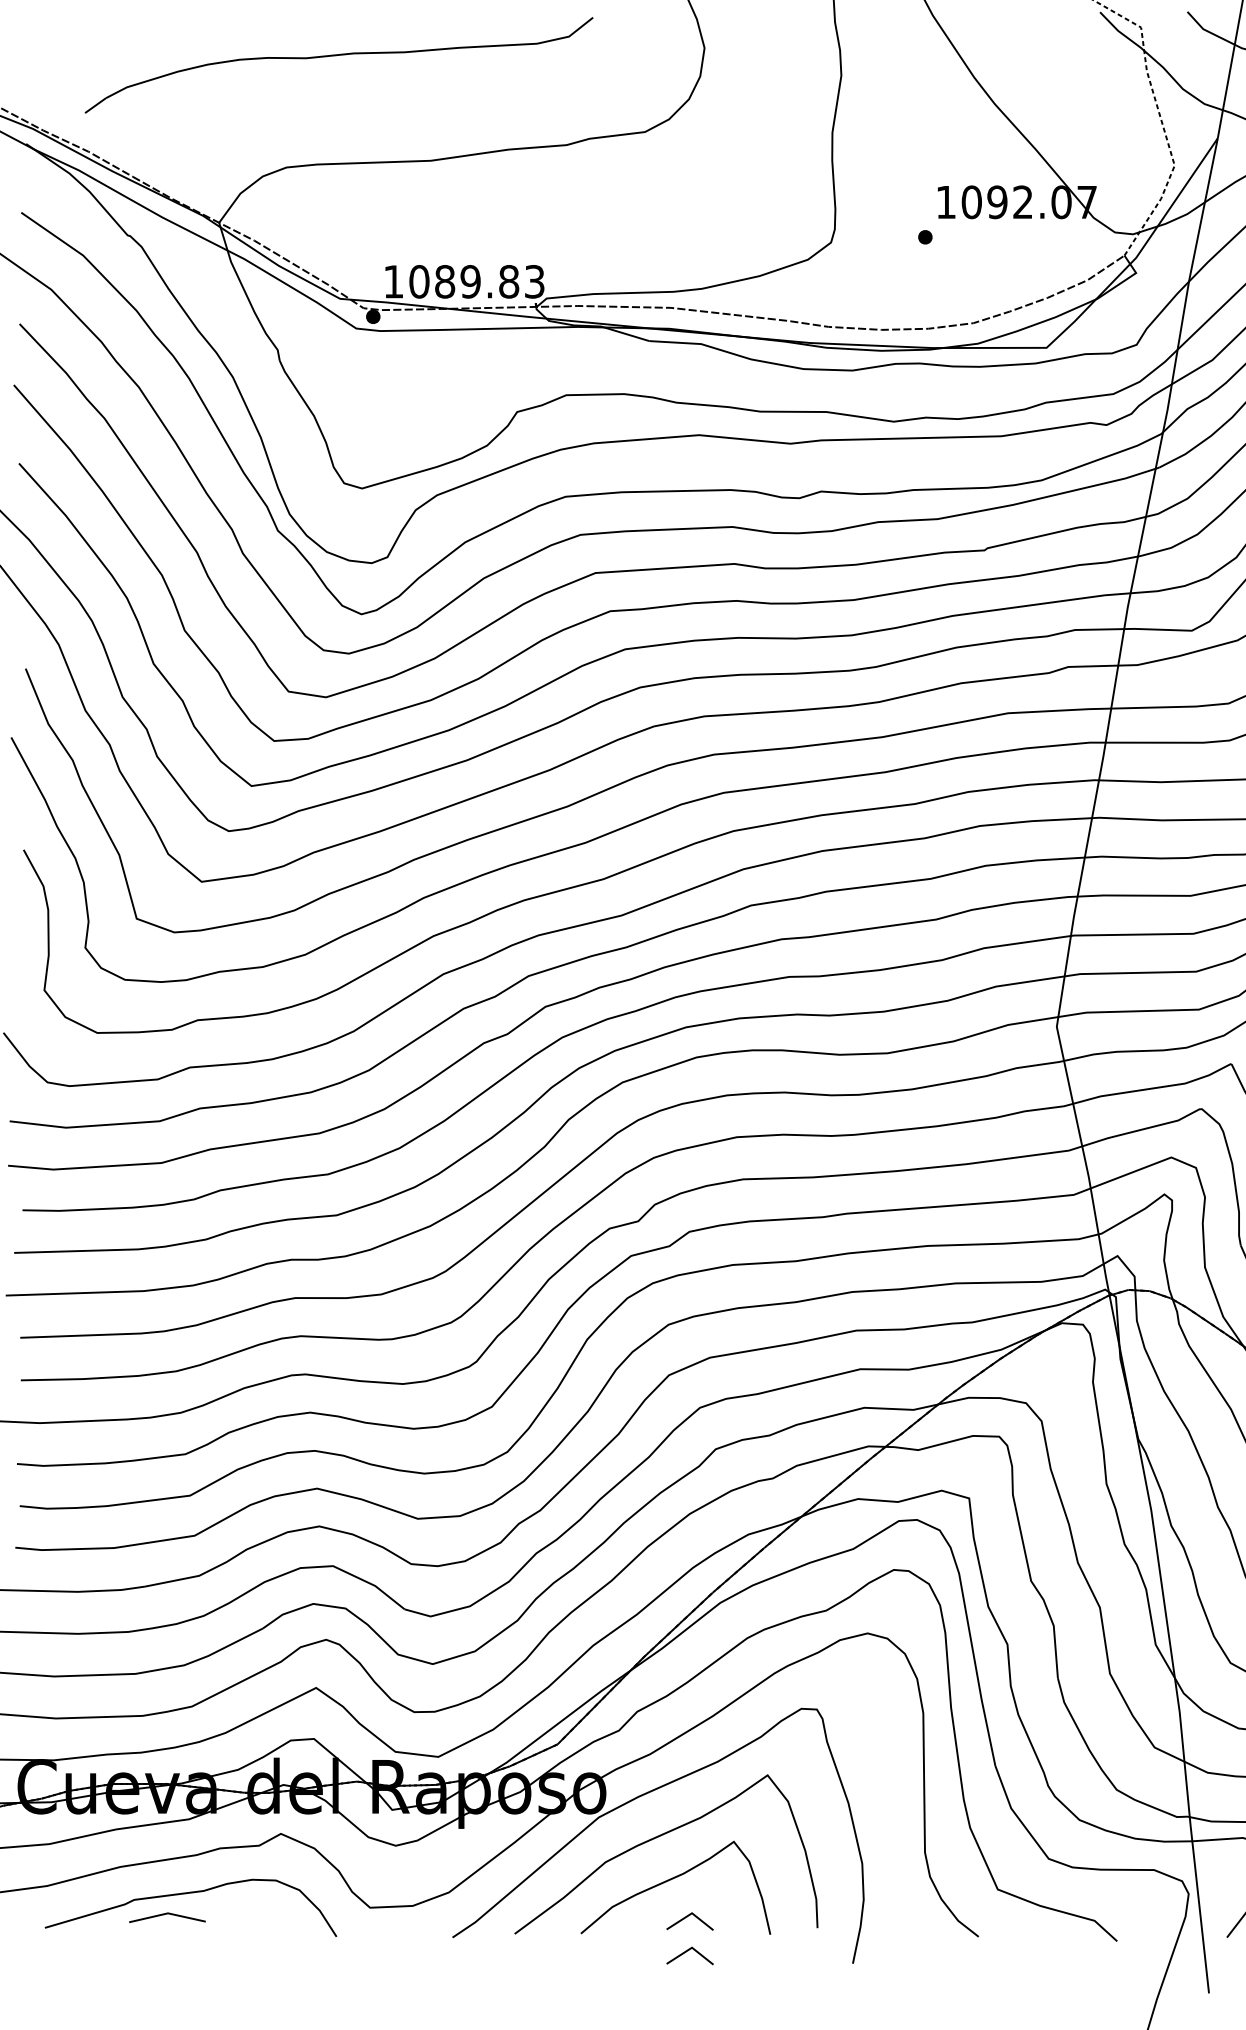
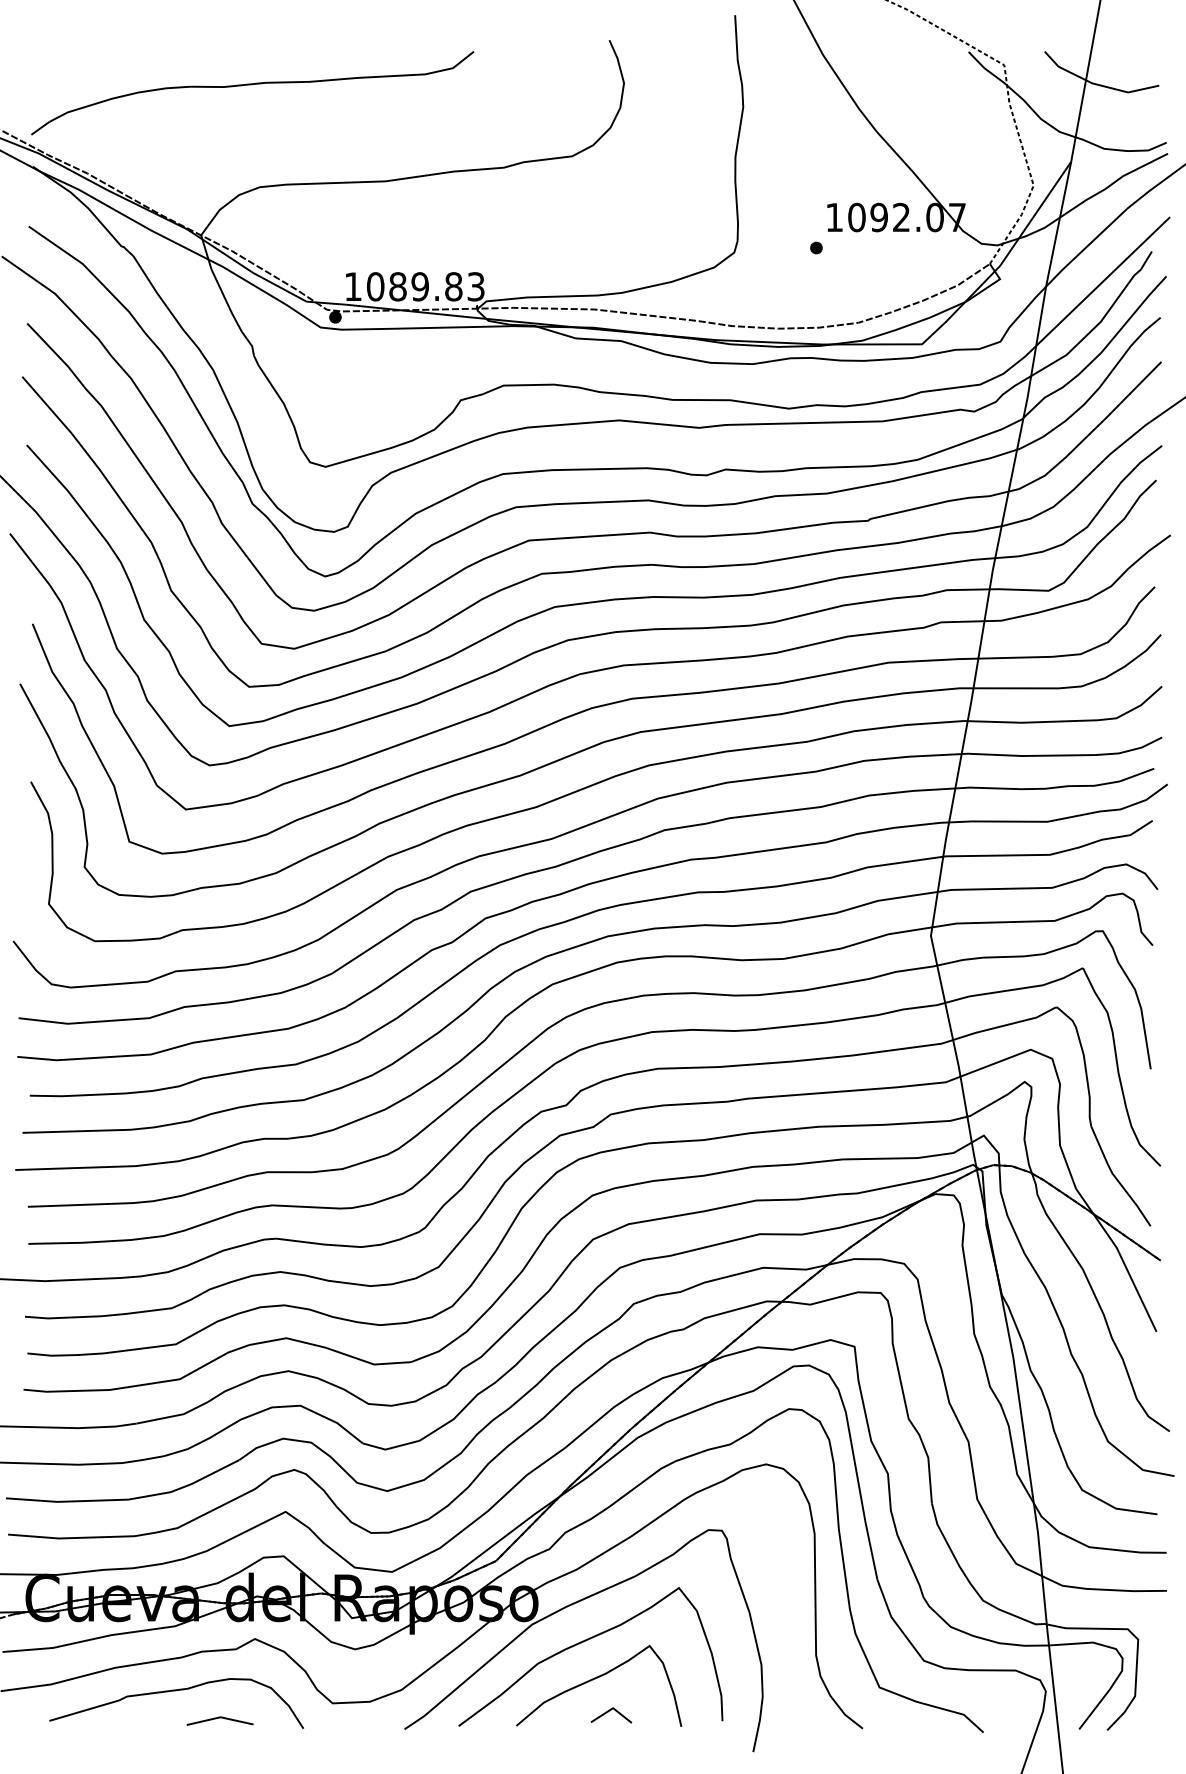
part: (337, 56) -> (251, 85), moved
line: (166, 1914) -> (219, 1718), moved
line: (686, 1952) -> (608, 1742), removed

